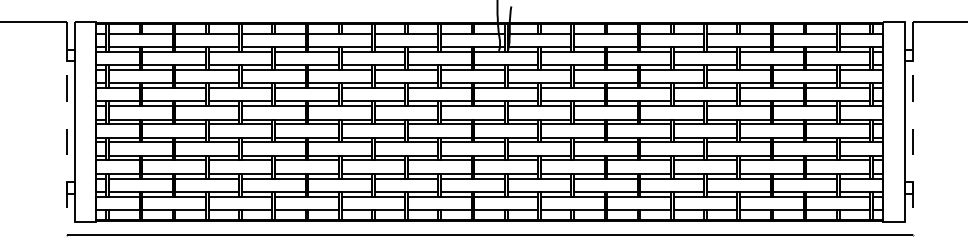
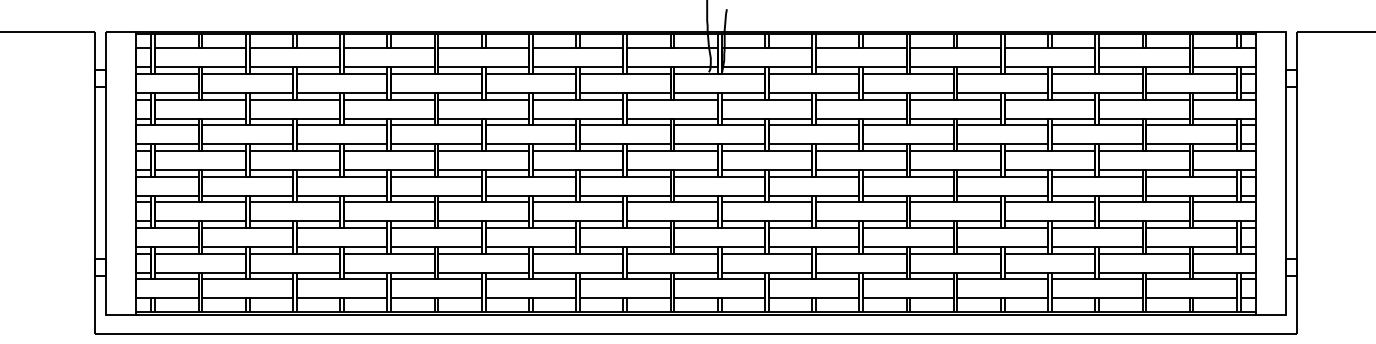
line: (66, 129) -> (94, 184), dashed -> solid
line: (912, 129) -> (1296, 184), dashed -> solid

